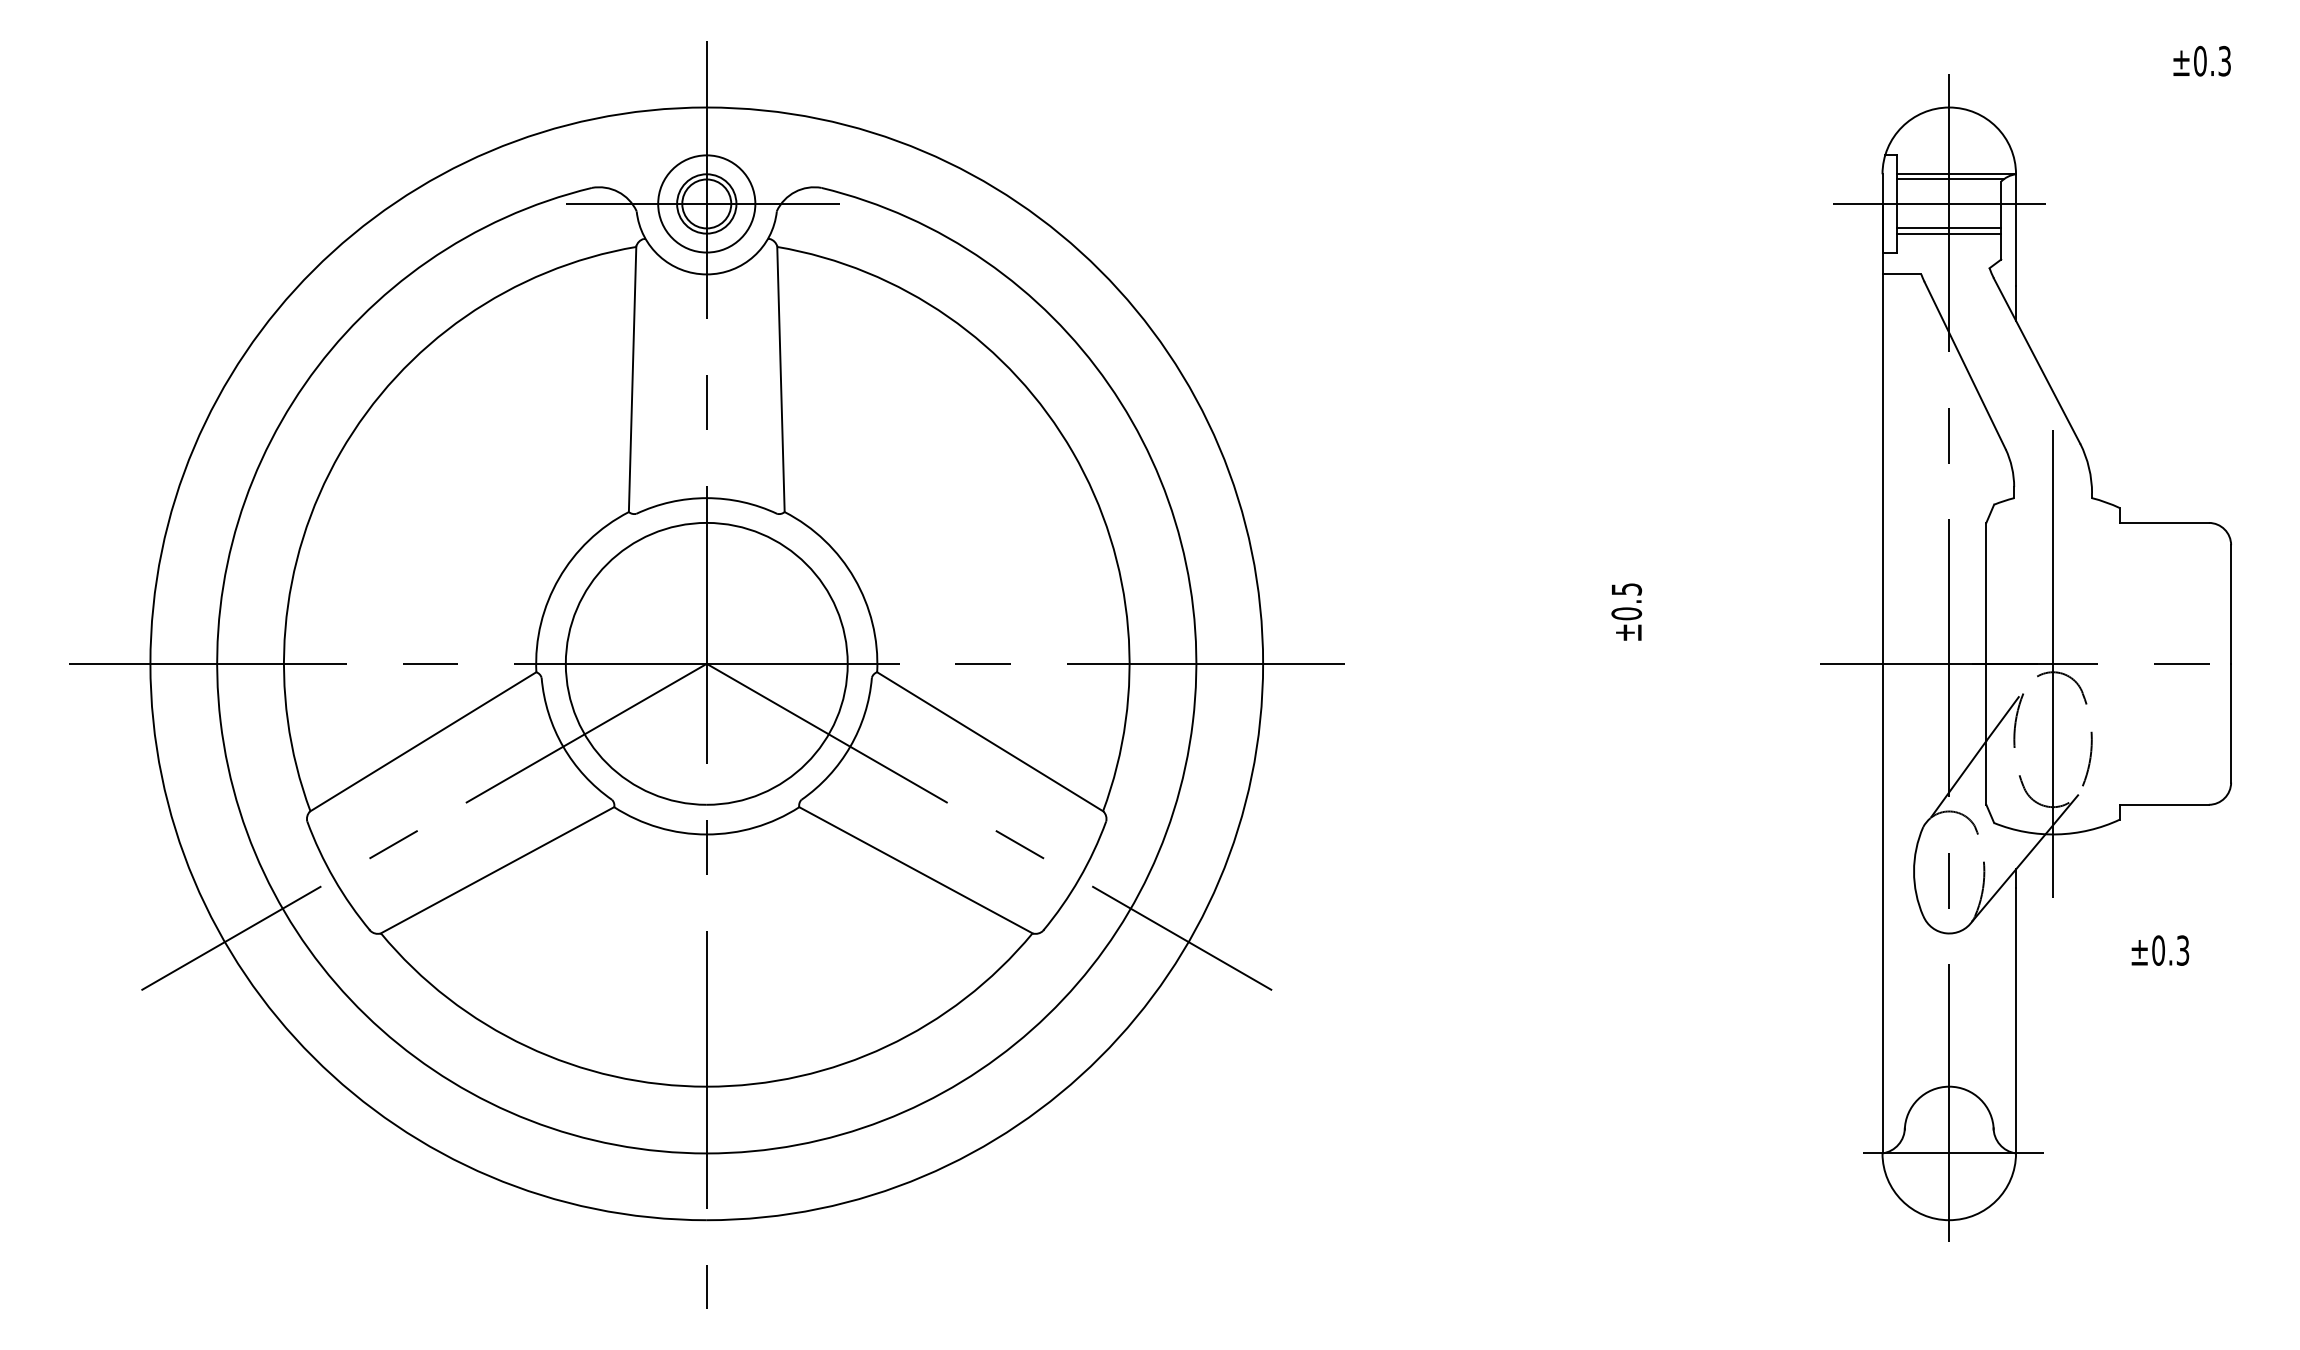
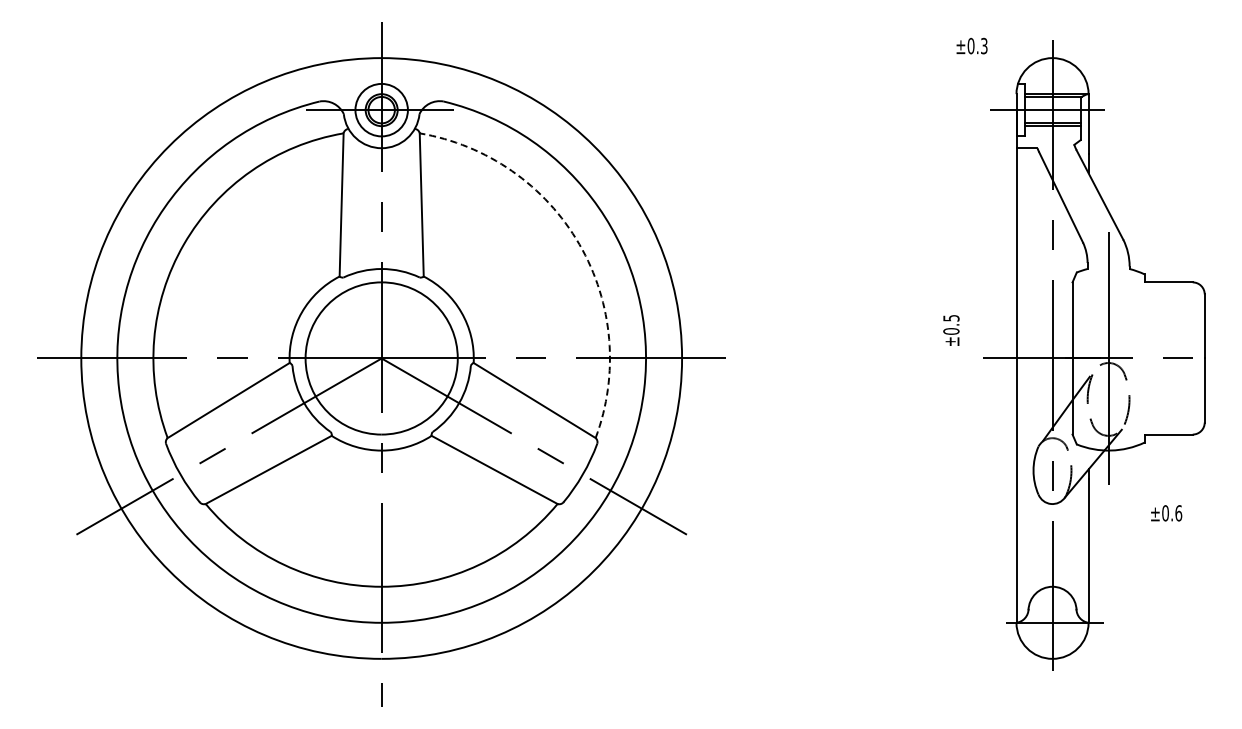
text: (2201, 60) -> (971, 45), moved
arc: (1073, 452) -> (579, 244), solid -> dashed
text: (1626, 612) -> (951, 330), moved
text: (2182, 950) -> (1178, 513), ±0.3 -> ±0.6

